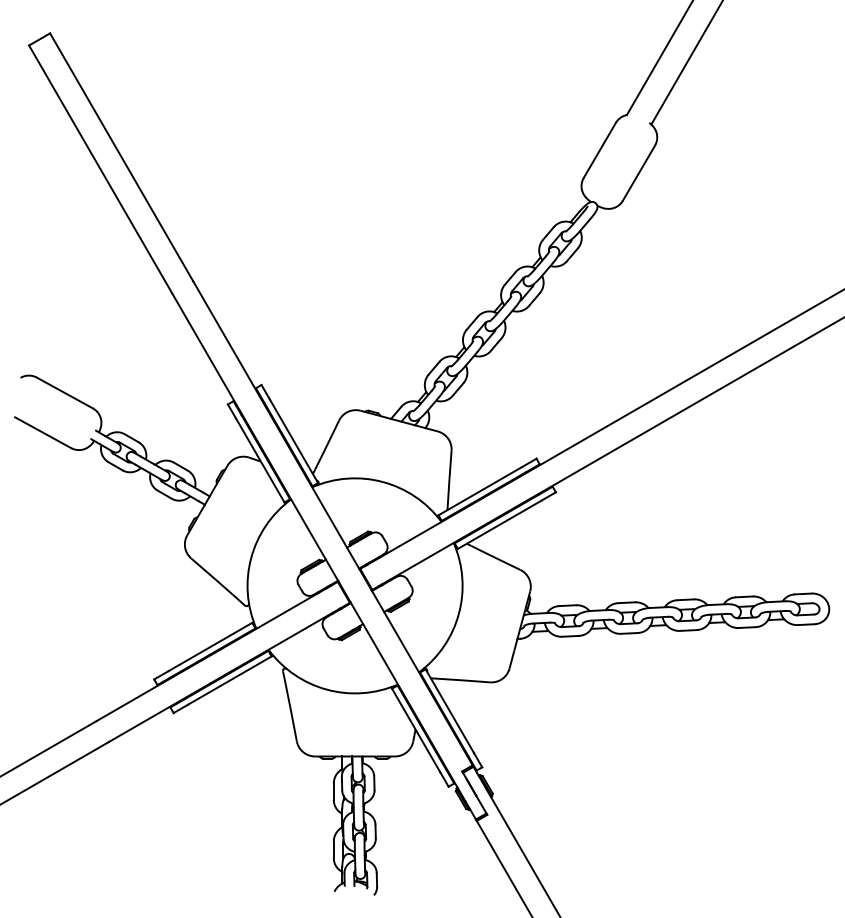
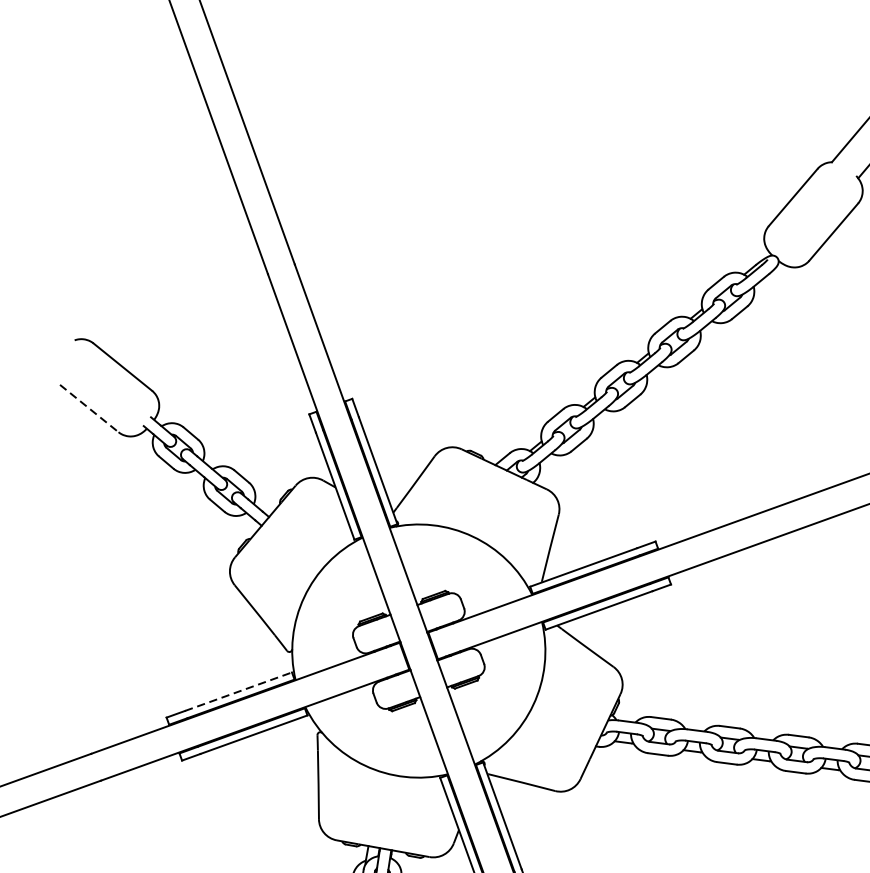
line: (43, 432) -> (89, 408), solid -> dashed
line: (210, 646) -> (238, 691), solid -> dashed

